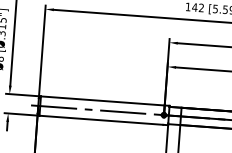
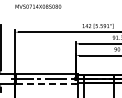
line: (100, 119) -> (45, 83), solid -> dashed

